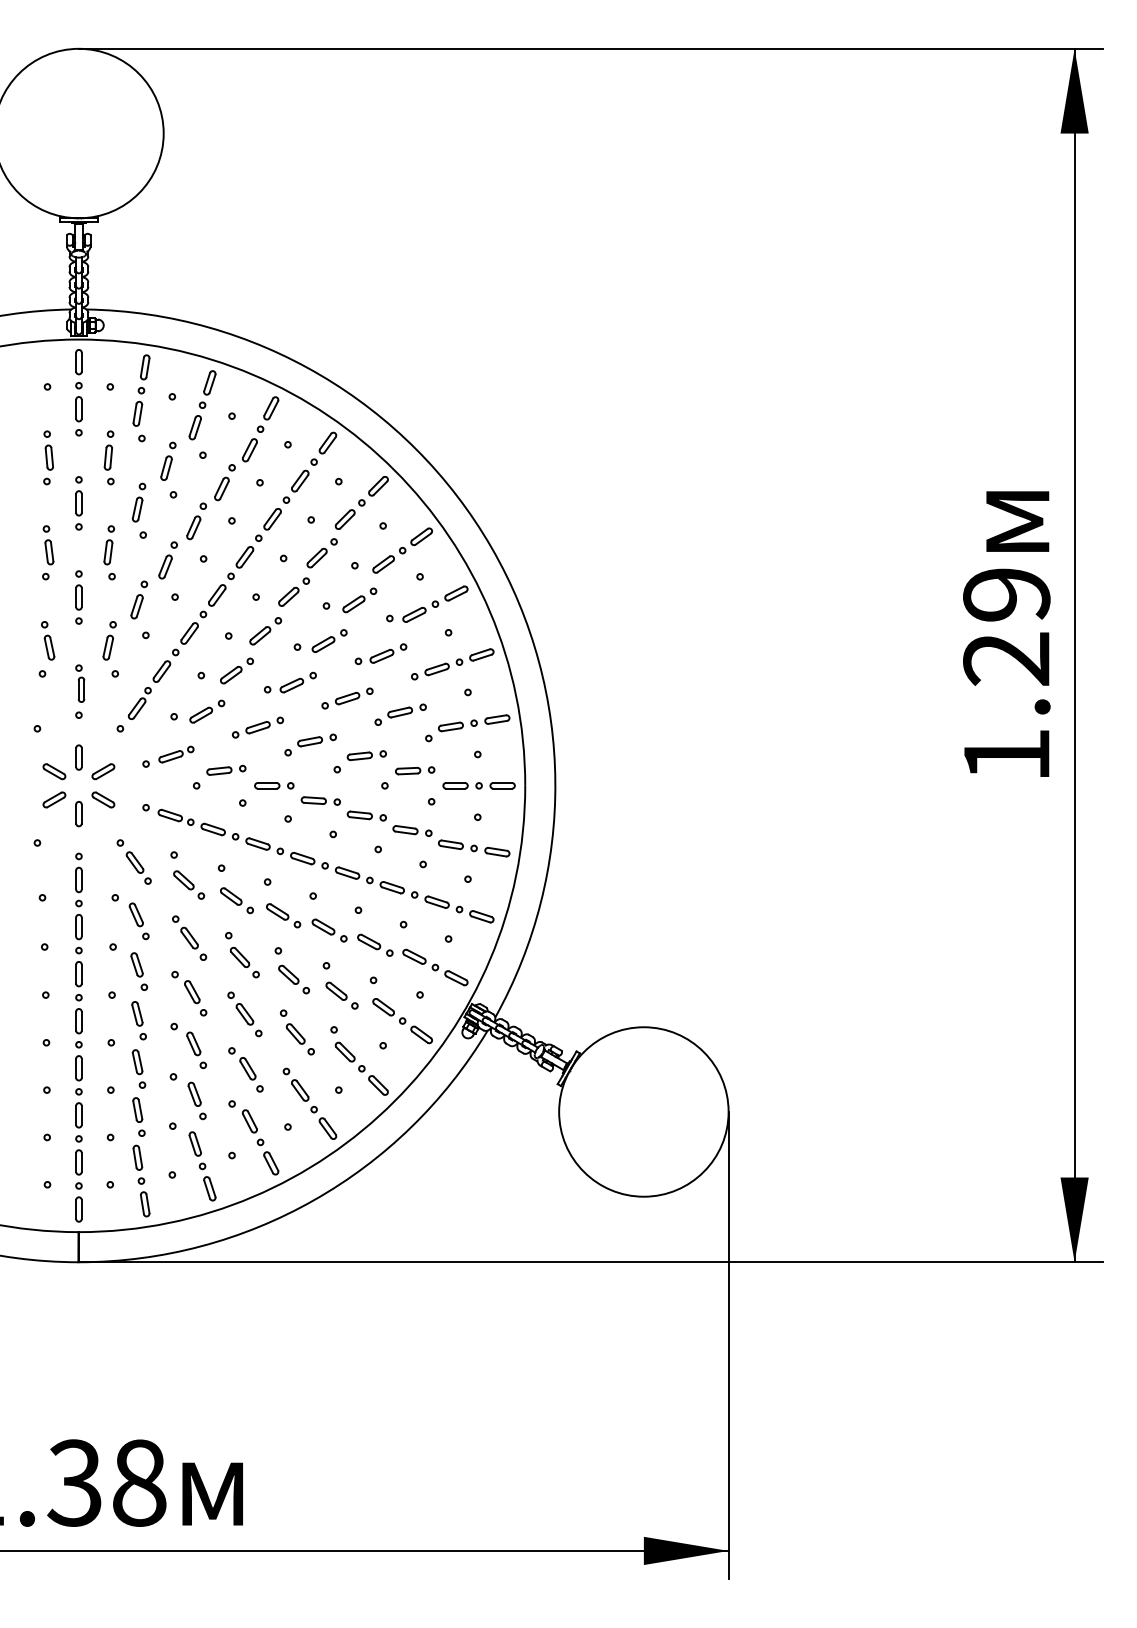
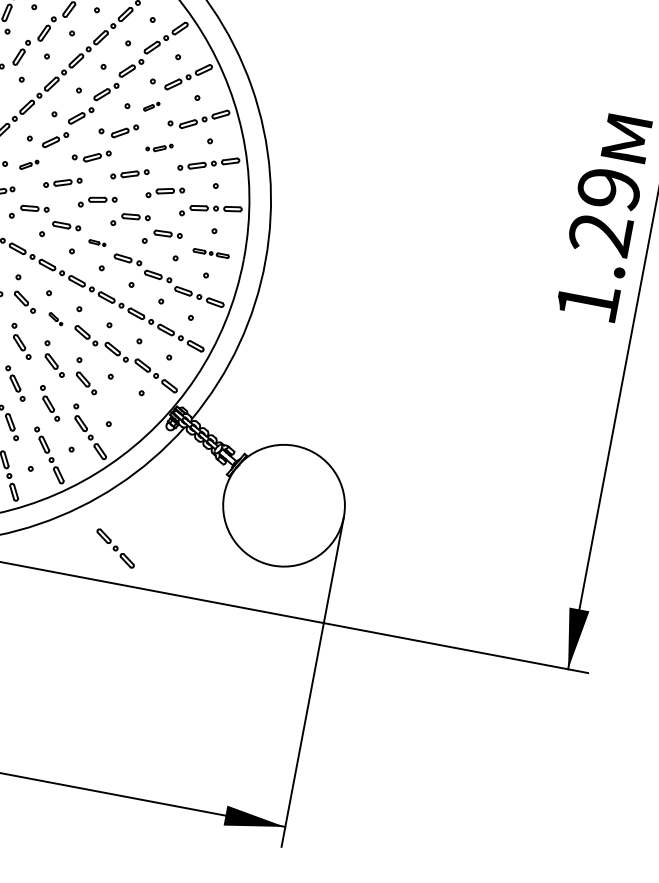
part: (359, 600) -> (151, 106), size x0.6
part: (380, 654) -> (159, 147), size x0.7
part: (207, 711) -> (29, 164), size x0.7
part: (478, 785) -> (210, 253), size x0.7
part: (320, 800) -> (97, 242), size x0.6
part: (283, 915) -> (55, 318), size x0.6
part: (402, 1021) -> (115, 548), moved

